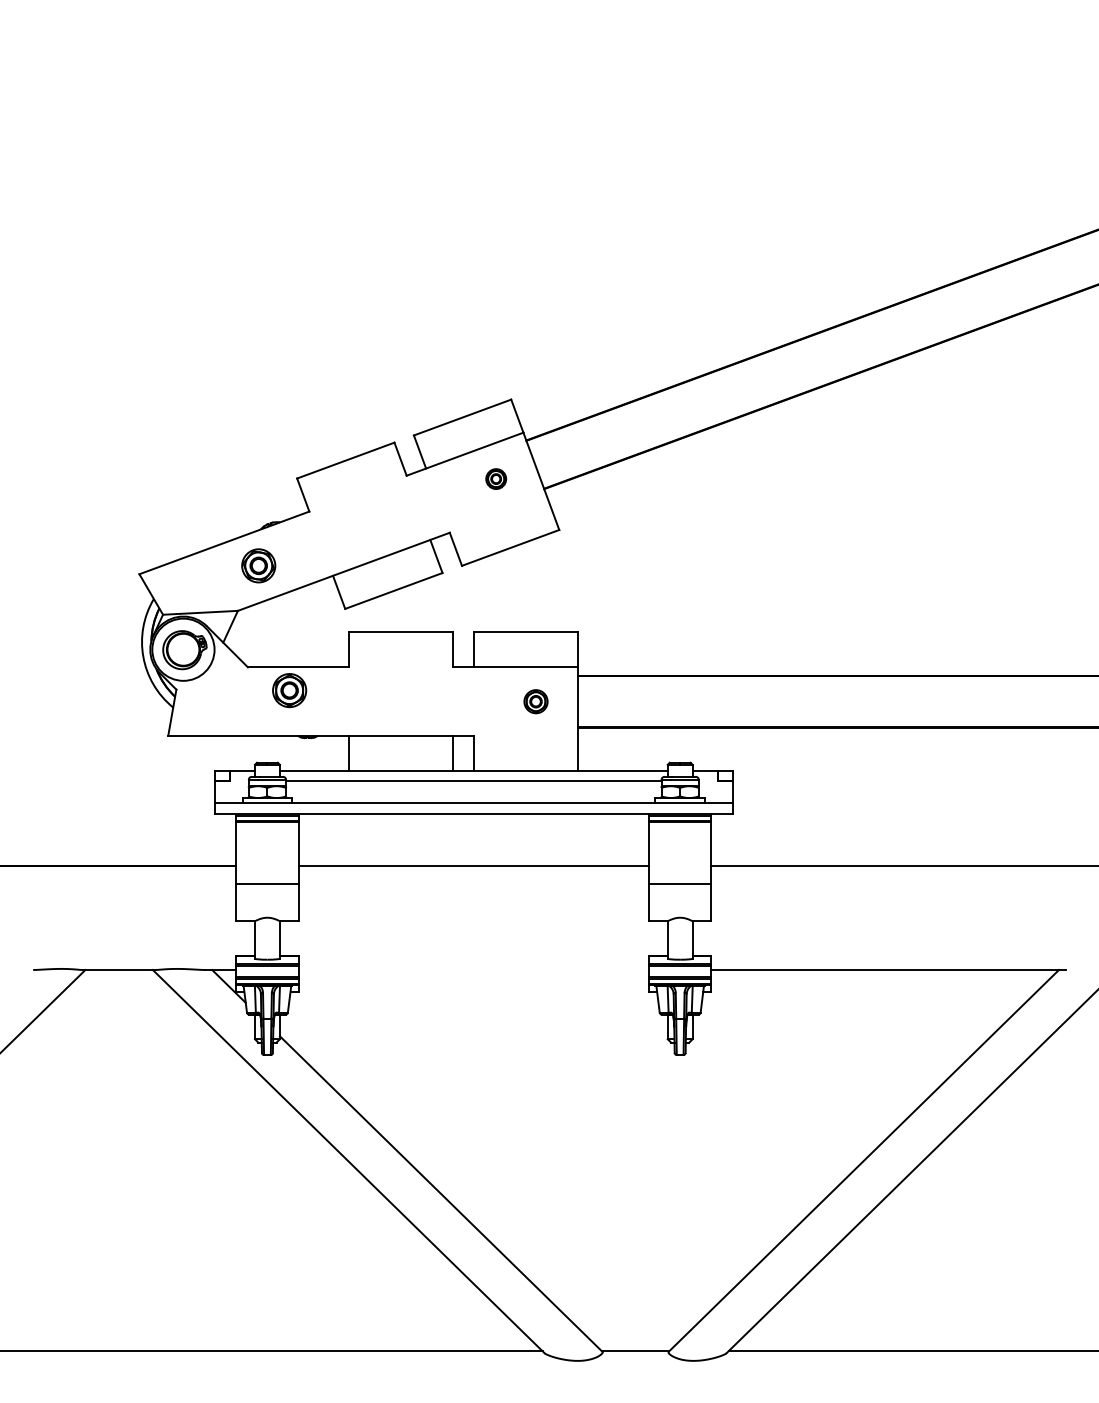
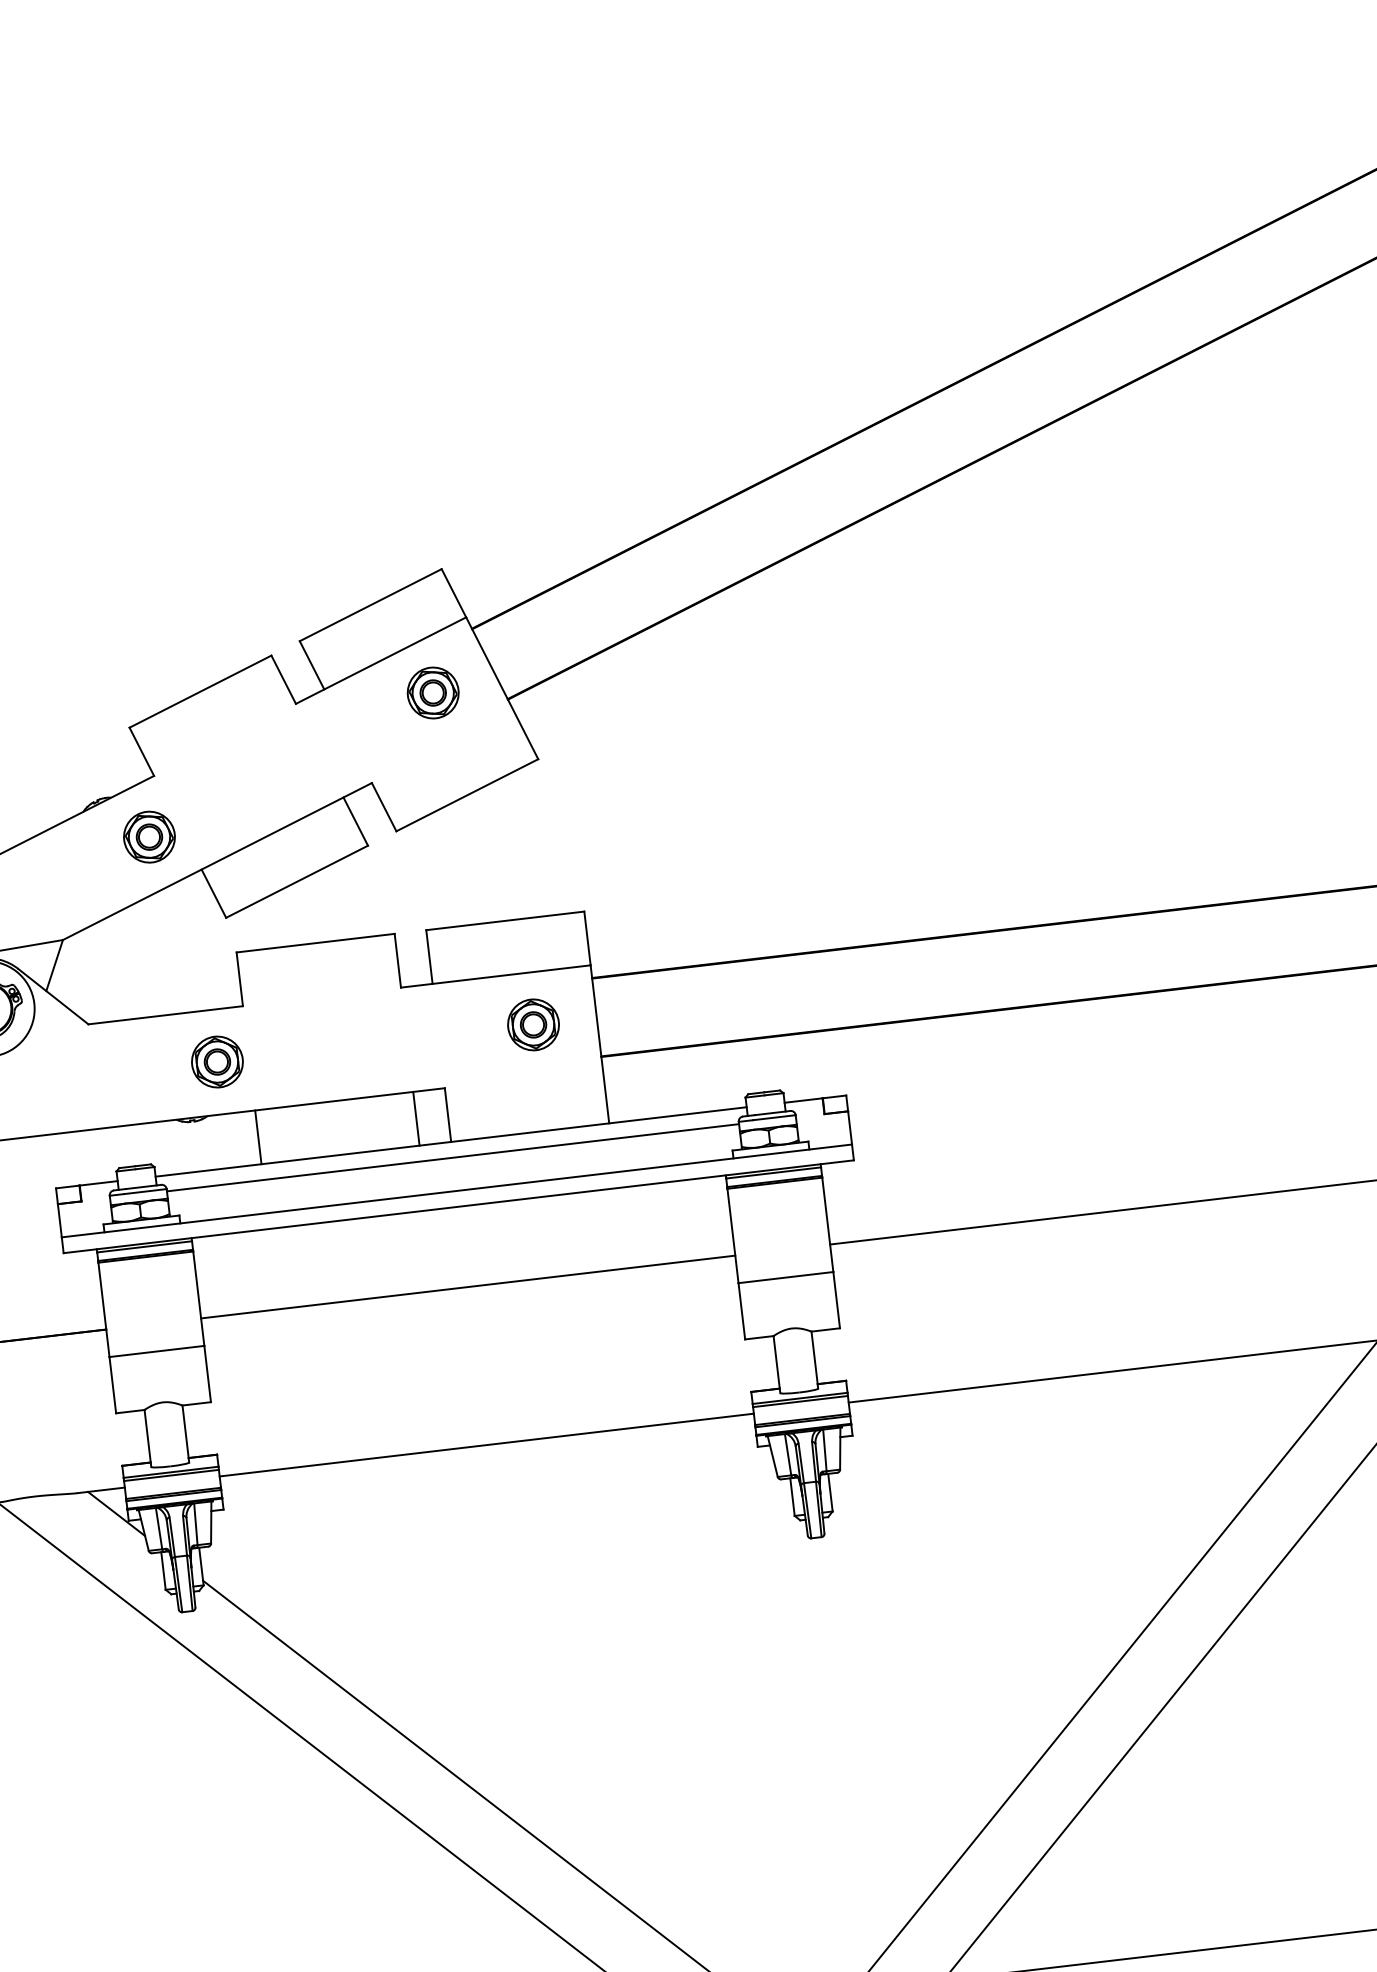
part: (495, 478) -> (431, 692), size x1.67
part: (258, 565) -> (149, 836), moved
part: (289, 690) -> (217, 1061), moved
part: (535, 701) -> (532, 1024), size x1.43
line: (473, 969) -> (486, 1444), added

